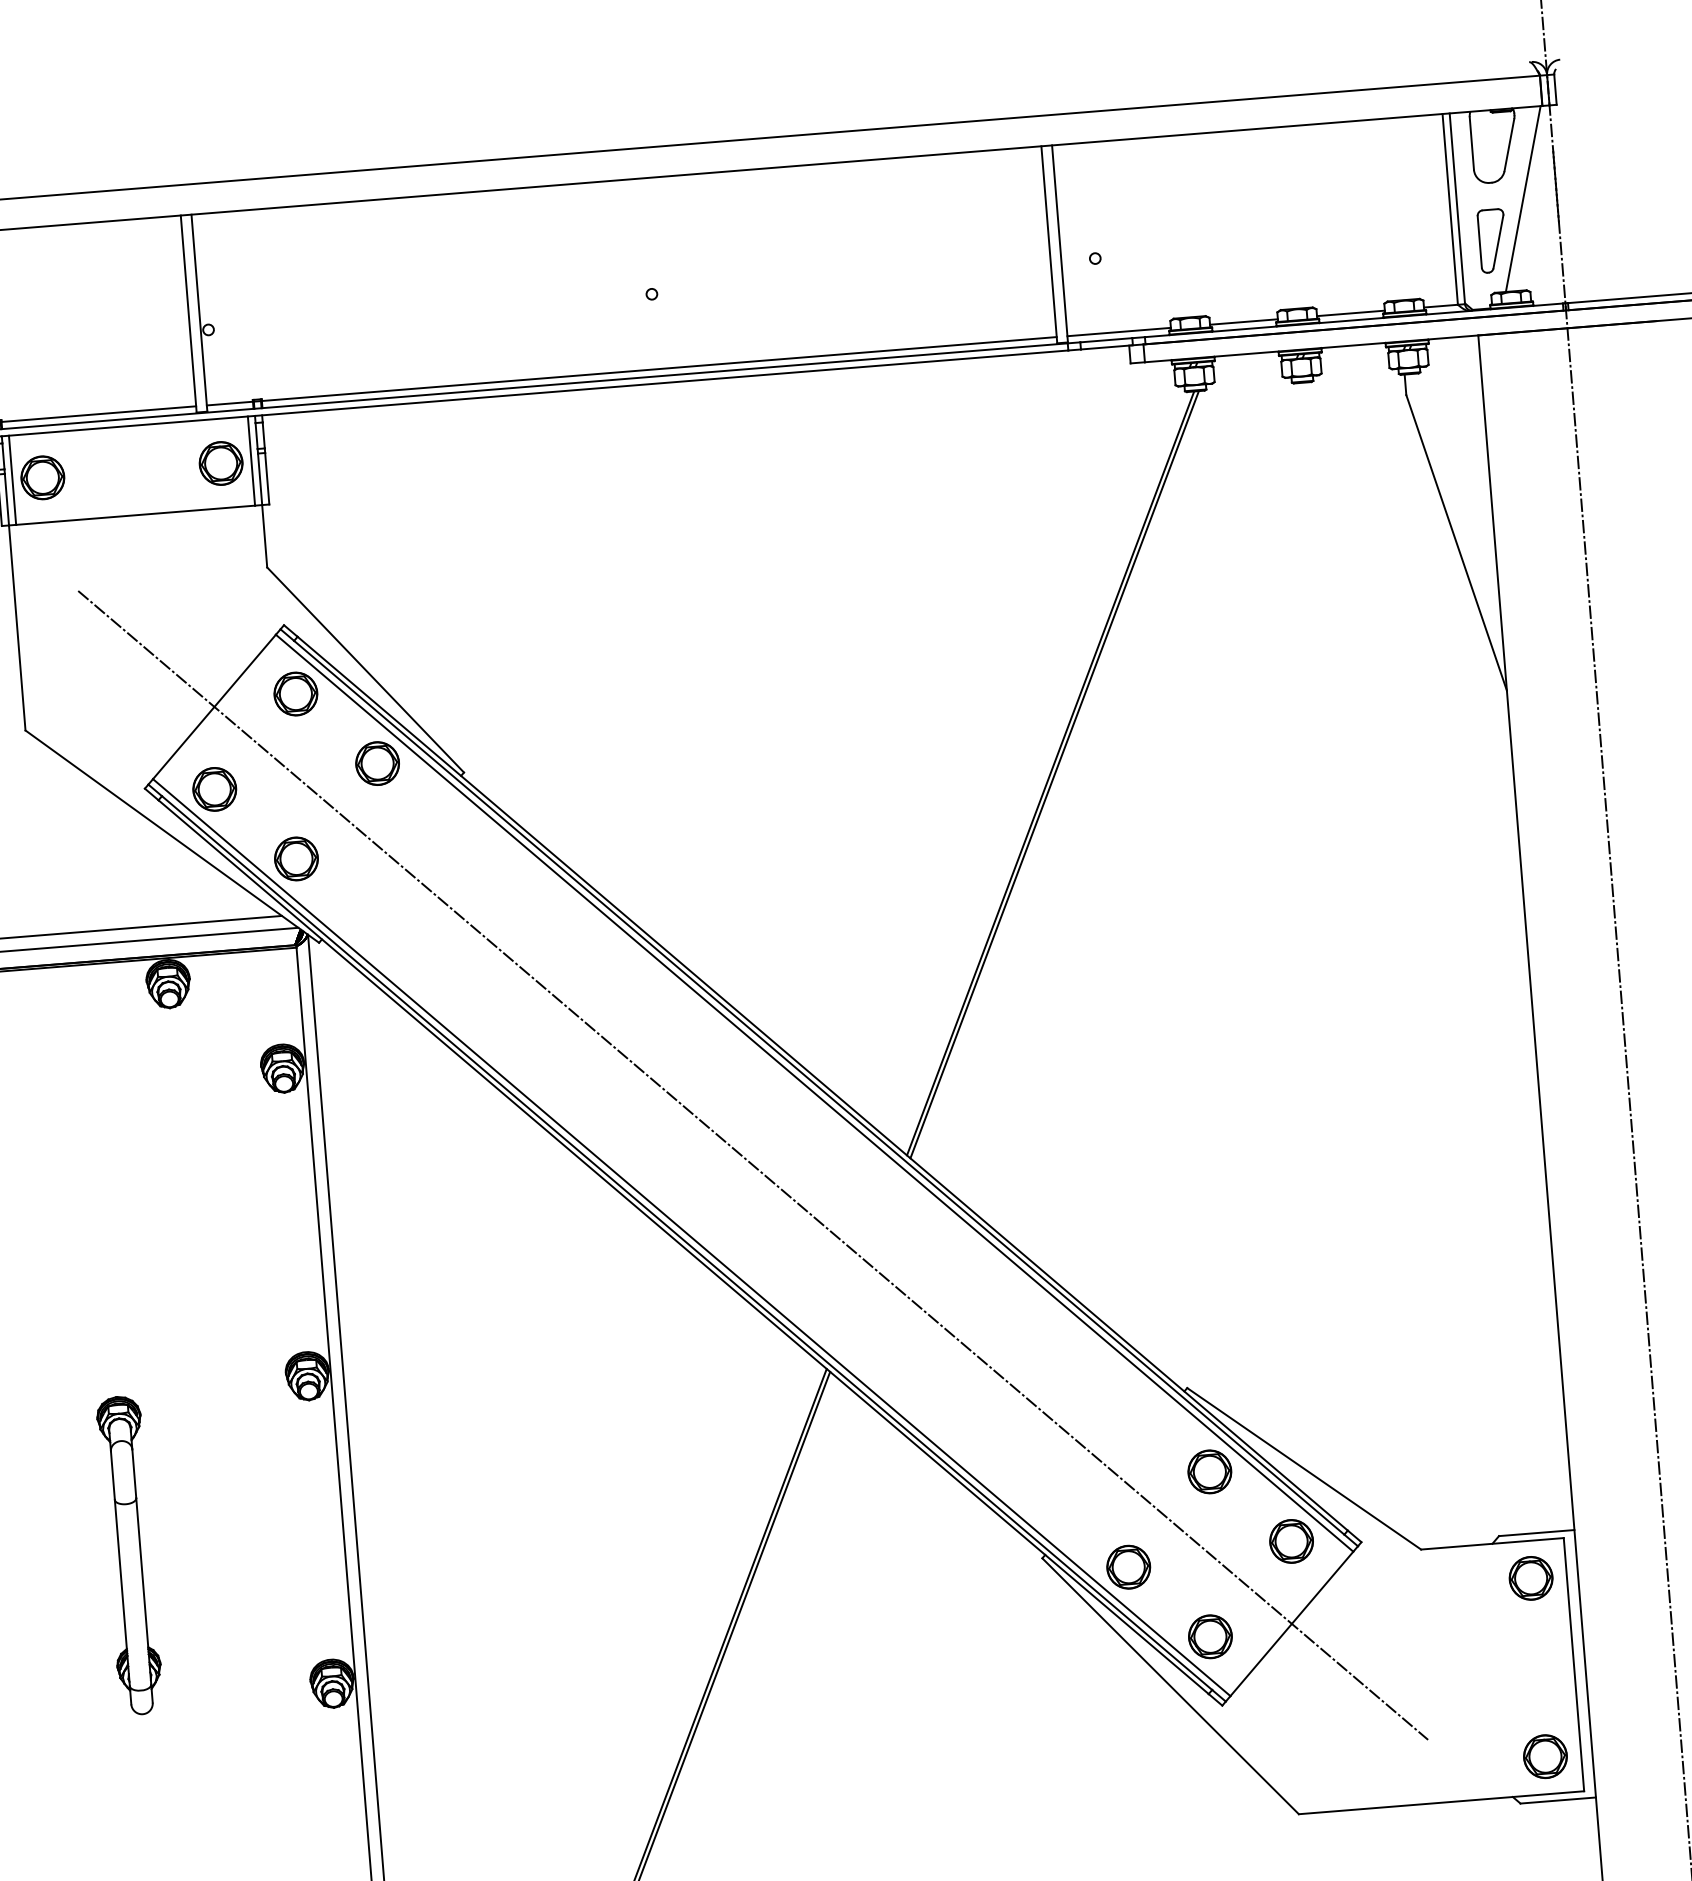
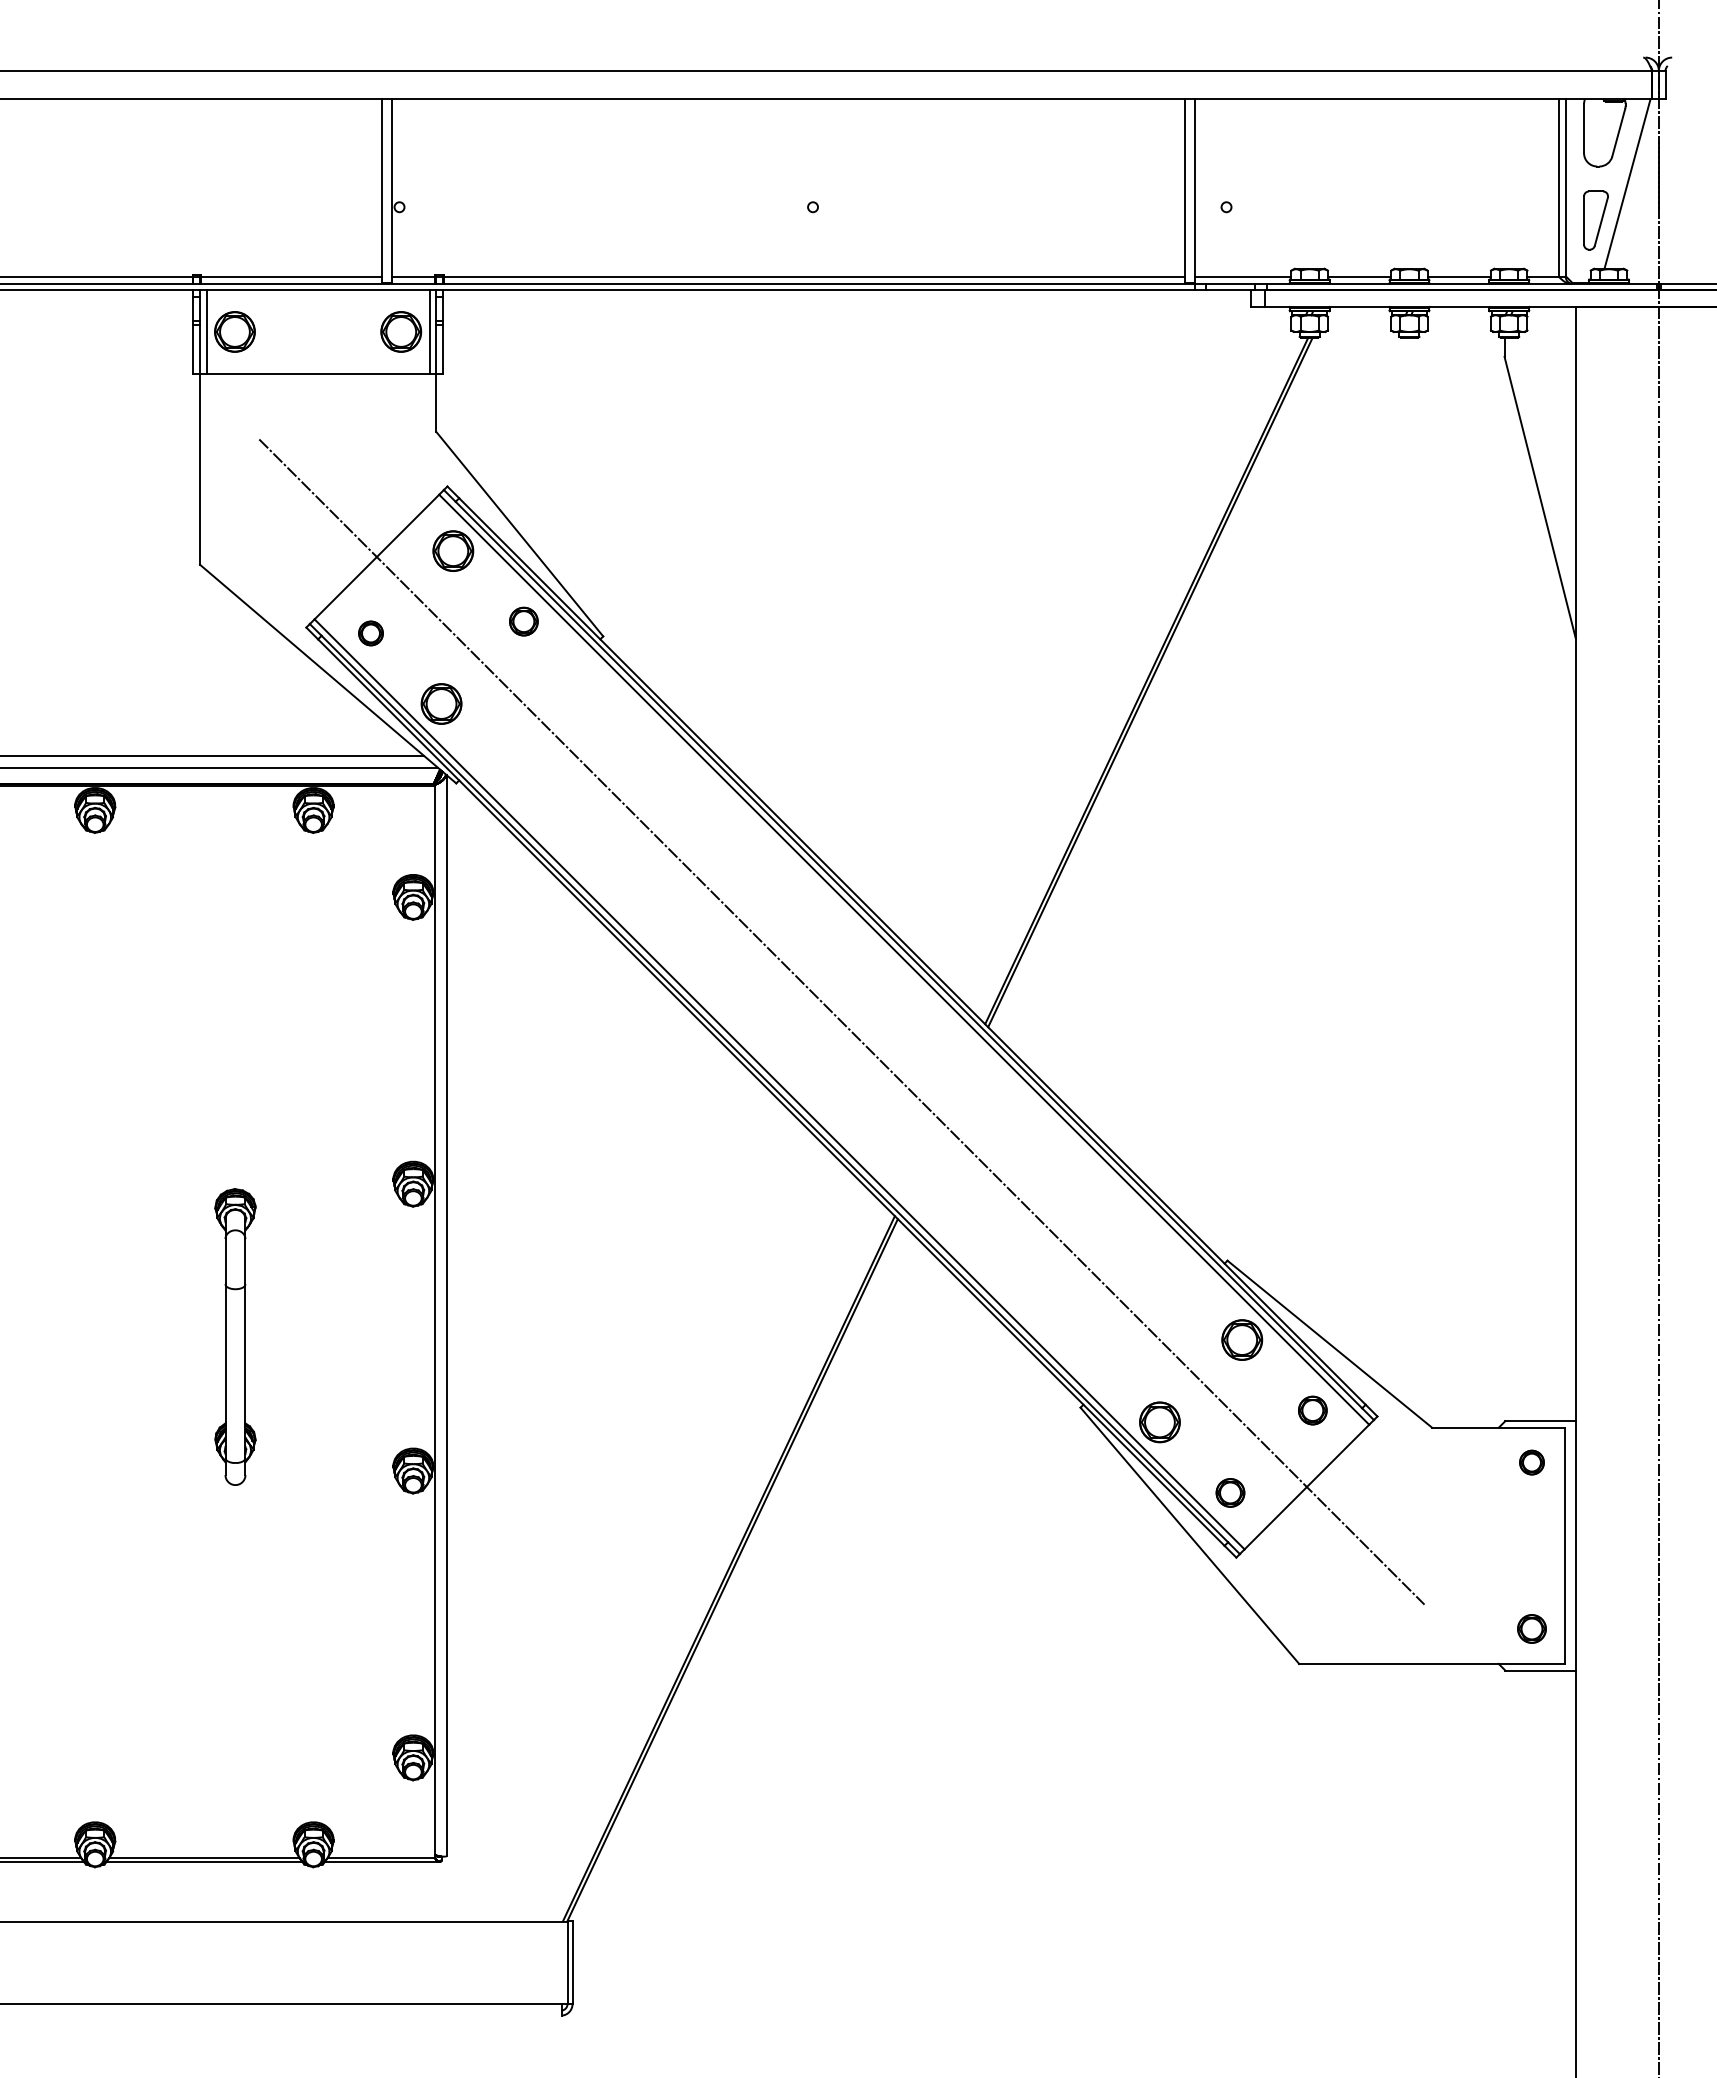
part: (377, 763) -> (523, 621), size x0.7
part: (214, 789) -> (370, 633), size x0.6
part: (1291, 1541) -> (1312, 1410), size x0.7
part: (1530, 1578) -> (1531, 1462), size x0.6
part: (1210, 1636) -> (1230, 1492), size x0.7
part: (1544, 1756) -> (1531, 1628), size x0.7

